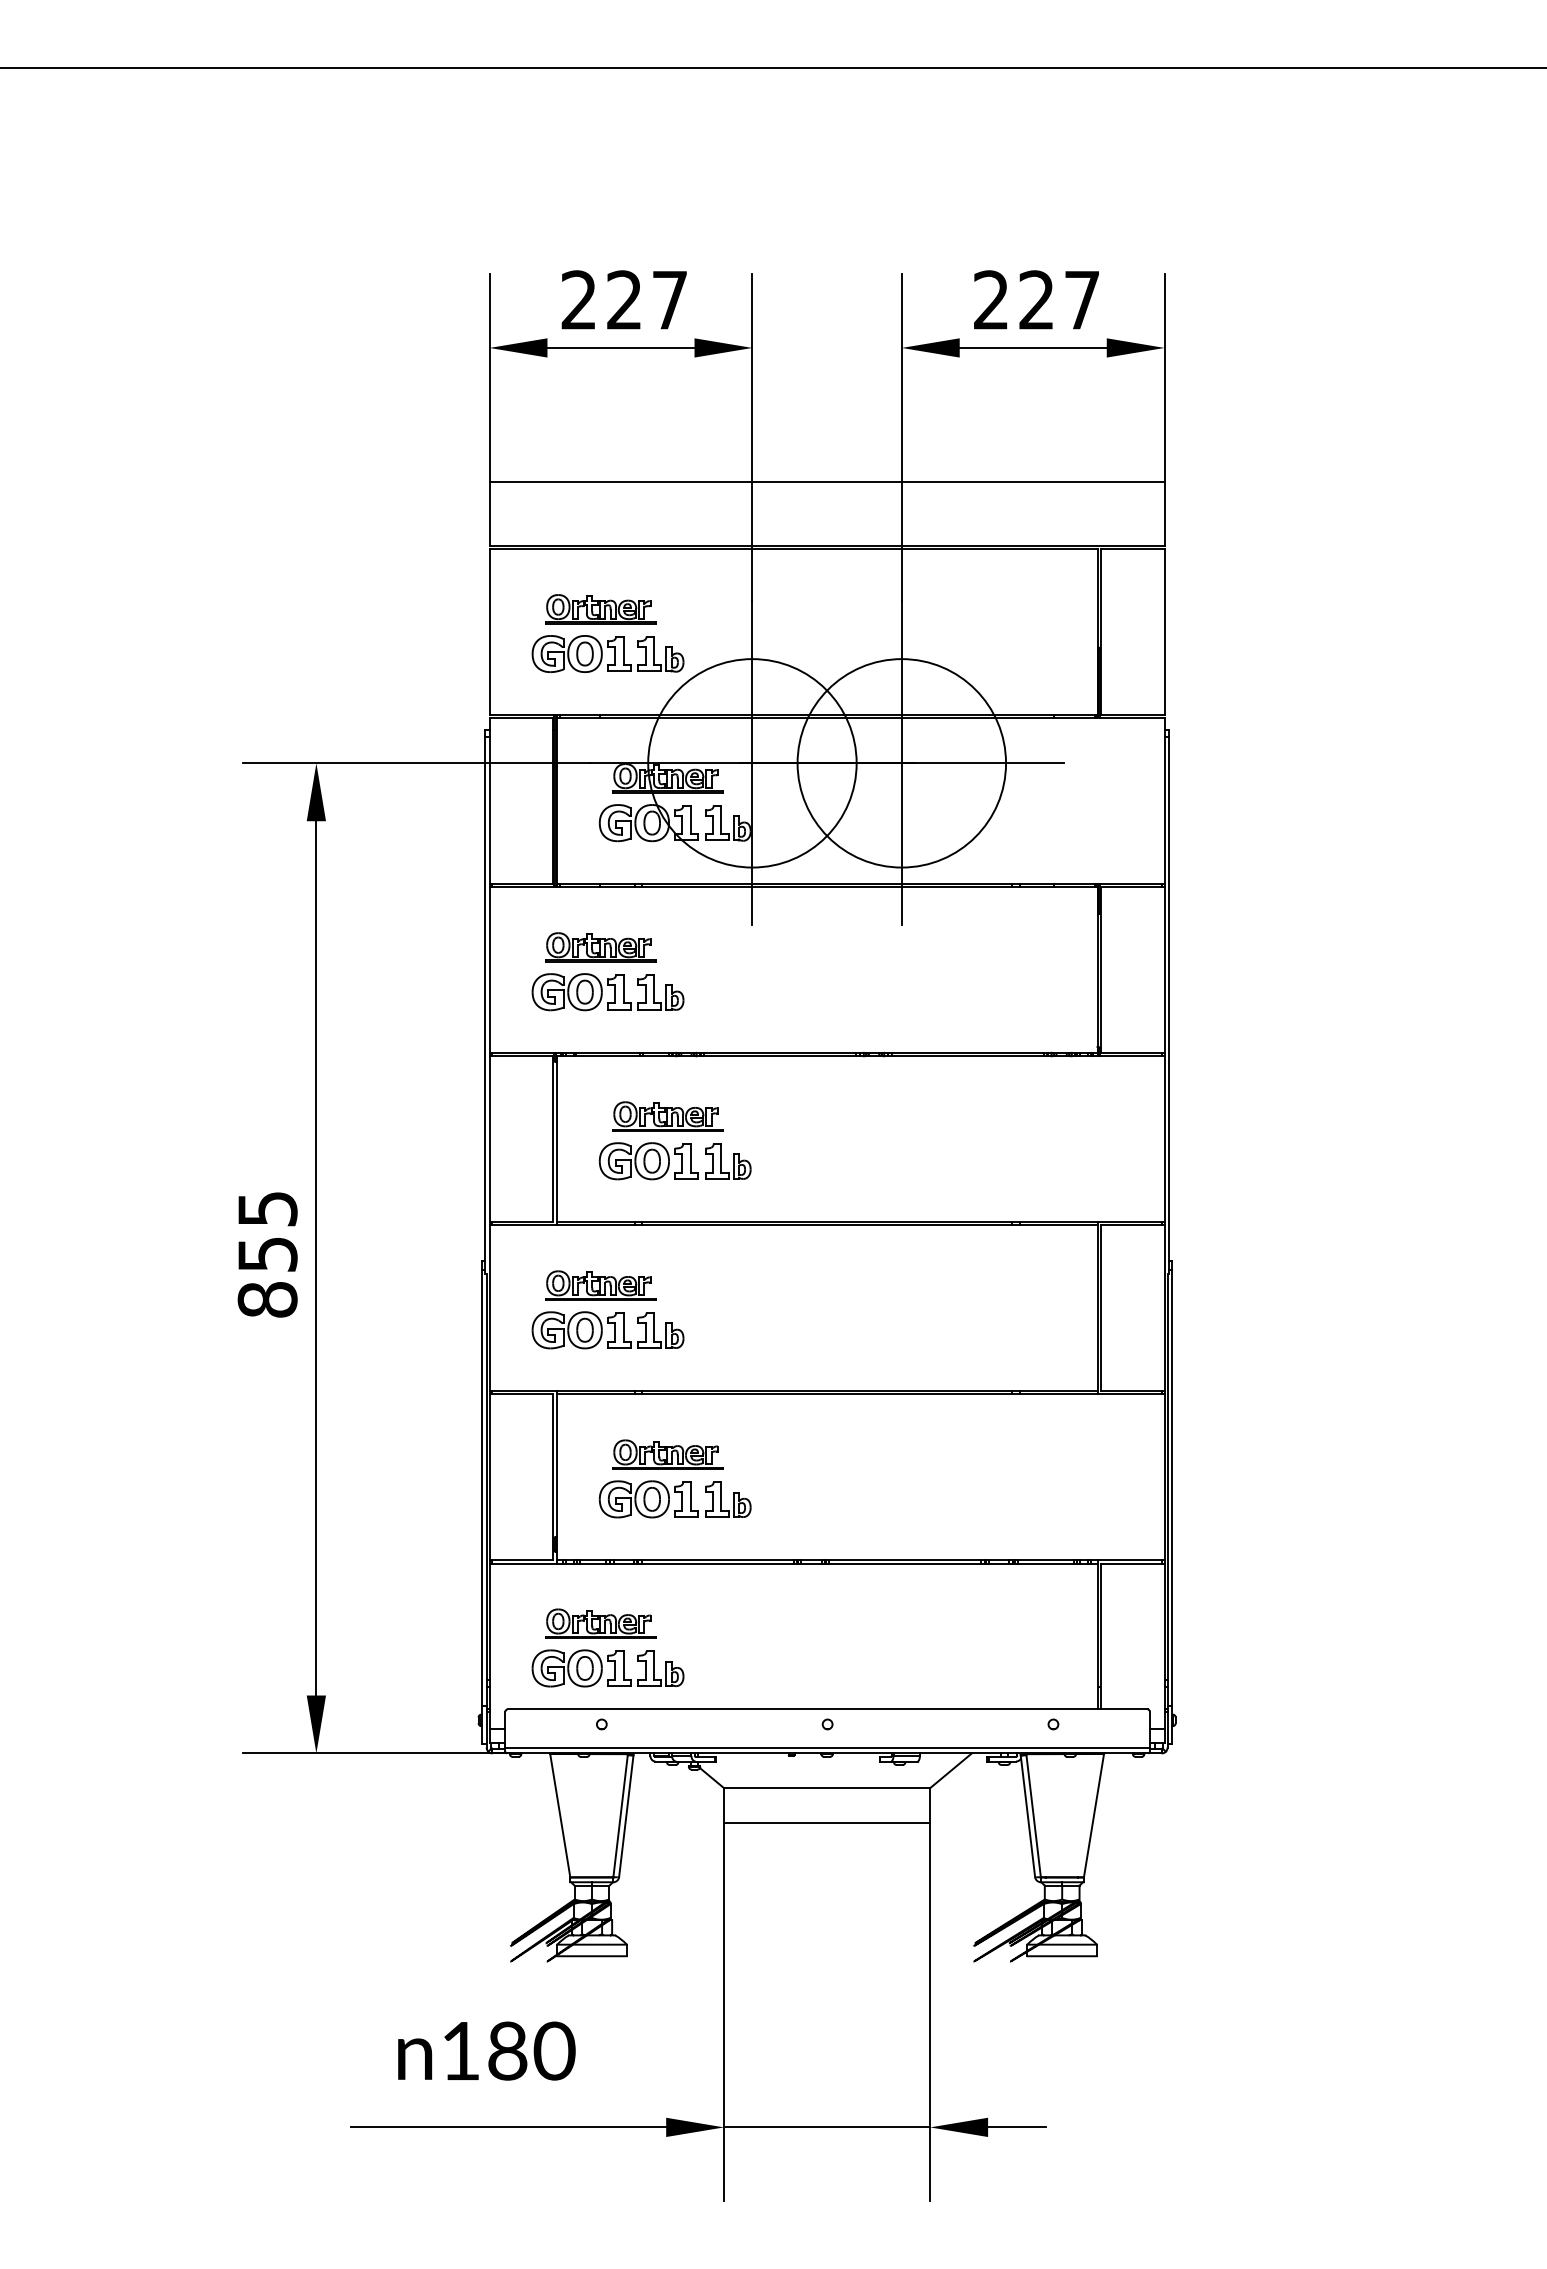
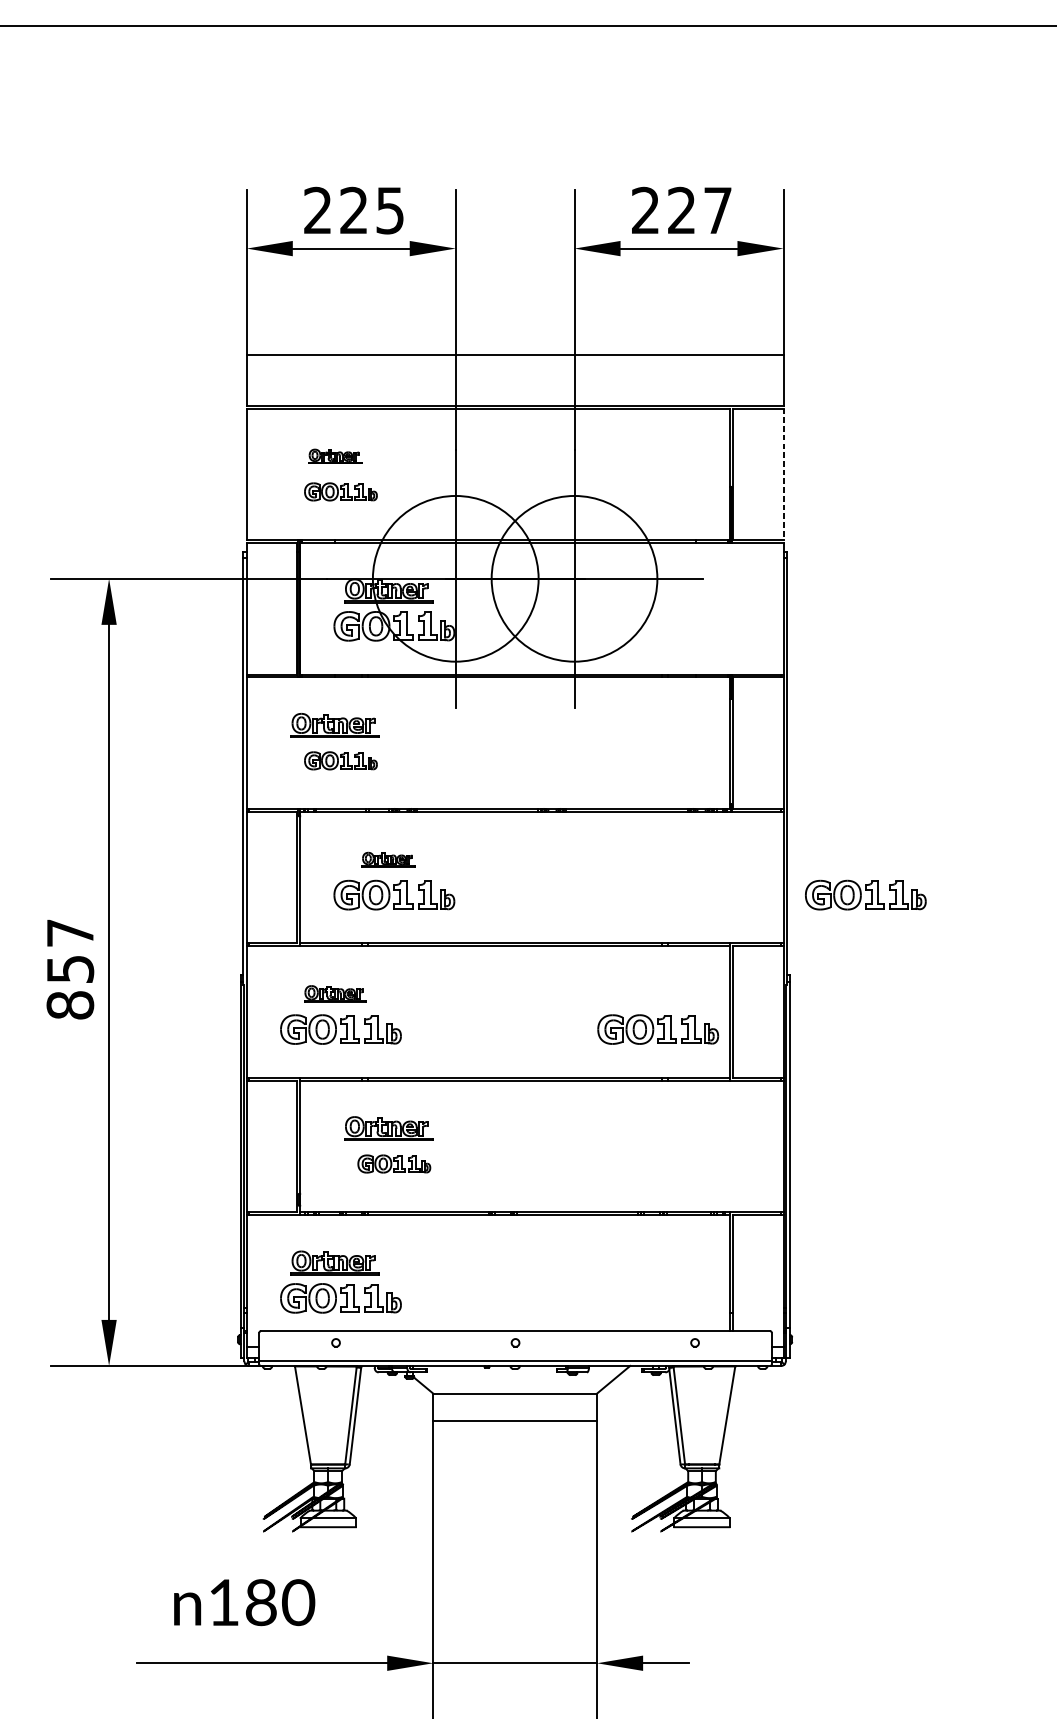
text: (669, 300) -> (389, 210), 227 -> 225
part: (600, 609) -> (334, 456), size x0.6
line: (1164, 631) -> (783, 474), solid -> dashed
part: (607, 653) -> (340, 491), size x0.6
part: (607, 992) -> (340, 761), size x0.6
part: (667, 1116) -> (388, 859), size x0.6
part: (1267, 1161) -> (865, 895), added
text: (267, 1209) -> (70, 933), 855 -> 857
part: (600, 1285) -> (334, 993), size x0.7
part: (1006, 1330) -> (657, 1029), added
part: (674, 1499) -> (393, 1164), size x0.6

